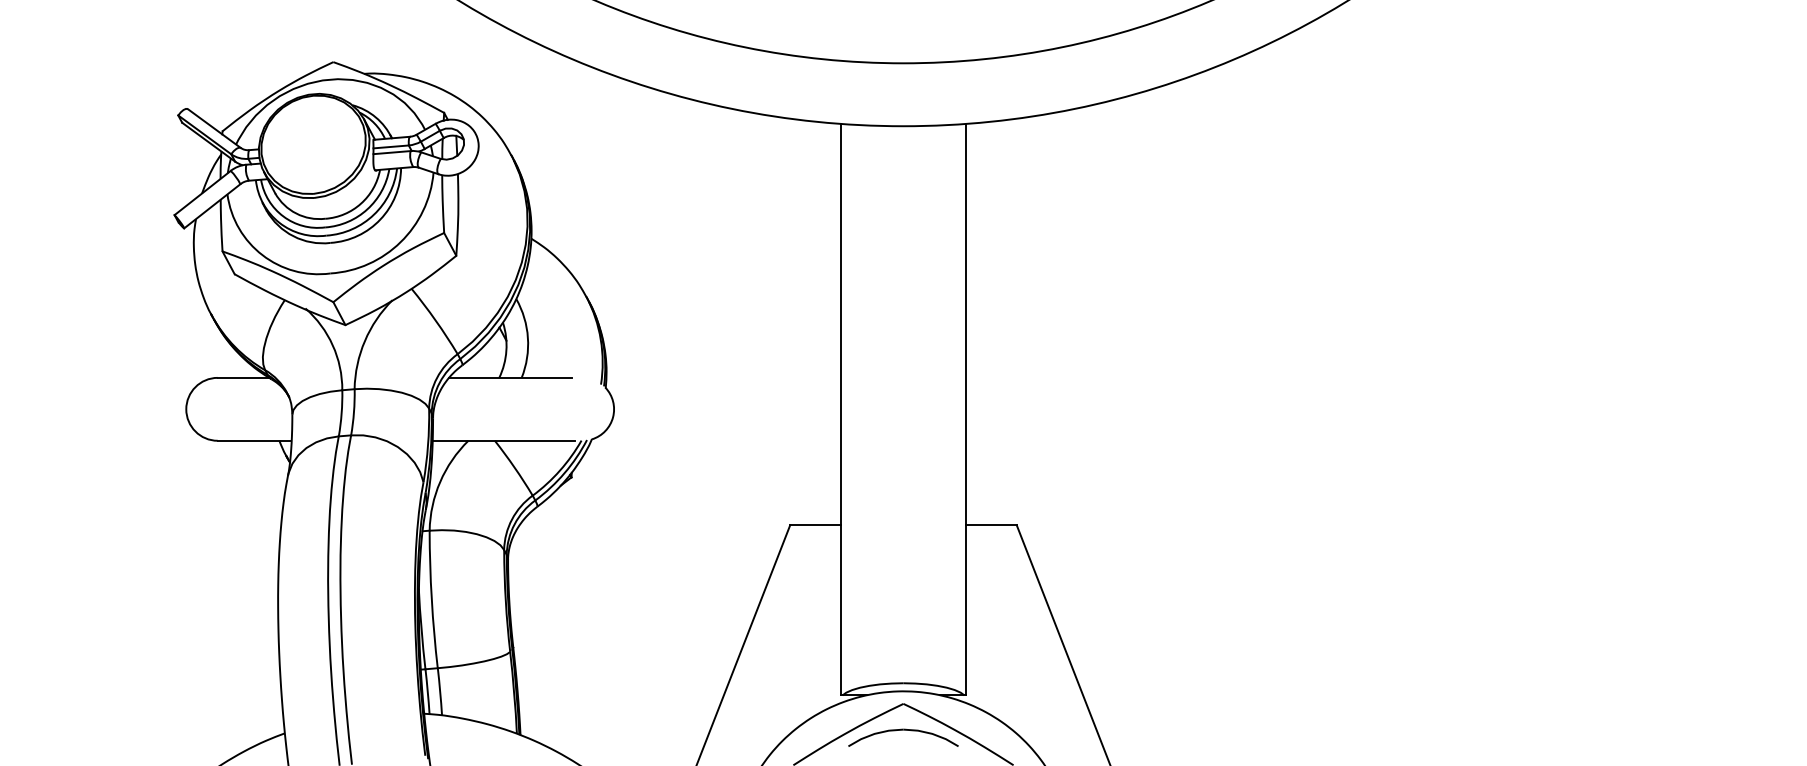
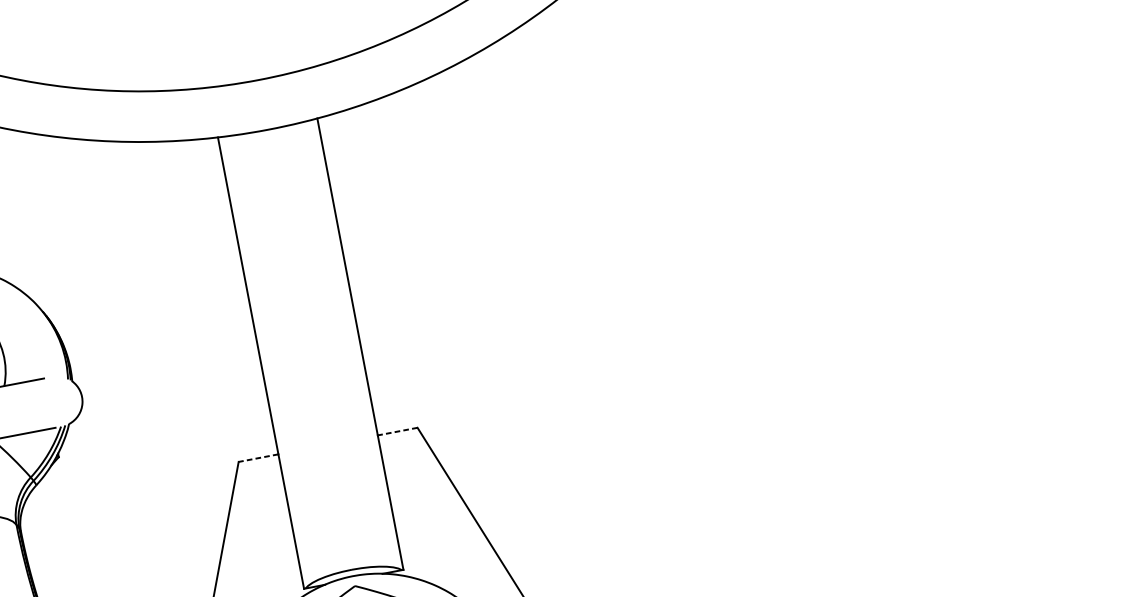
line: (814, 525) -> (257, 458), solid -> dashed
line: (991, 525) -> (397, 431), solid -> dashed

